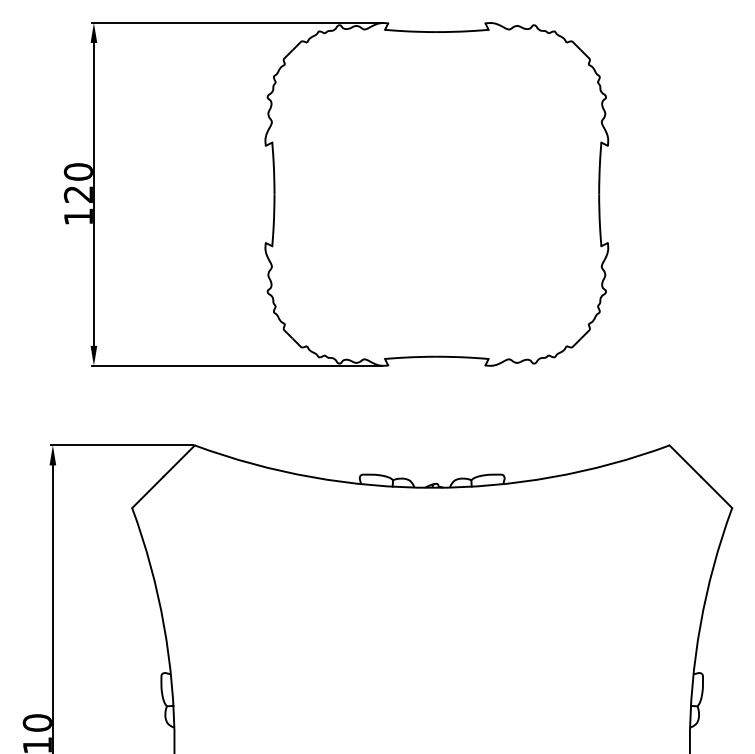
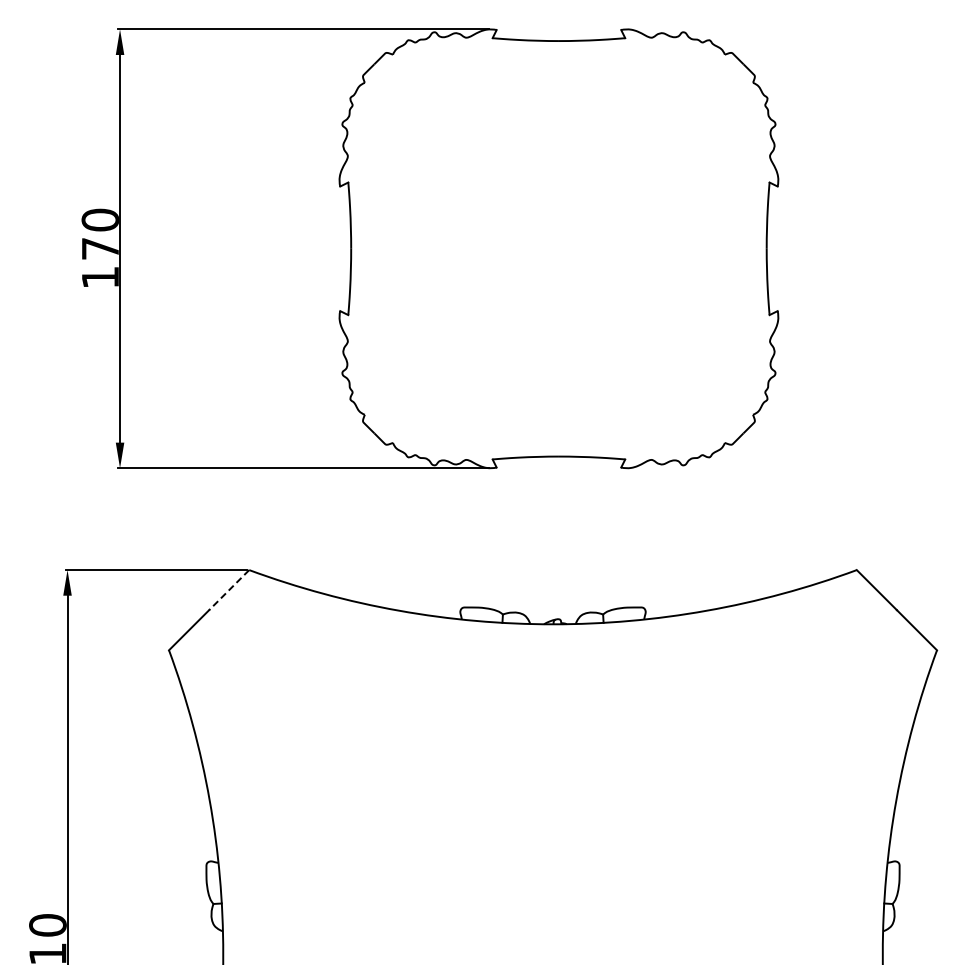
text: (77, 194) -> (99, 248), 120 -> 170
line: (178, 461) -> (228, 590), solid -> dashed

